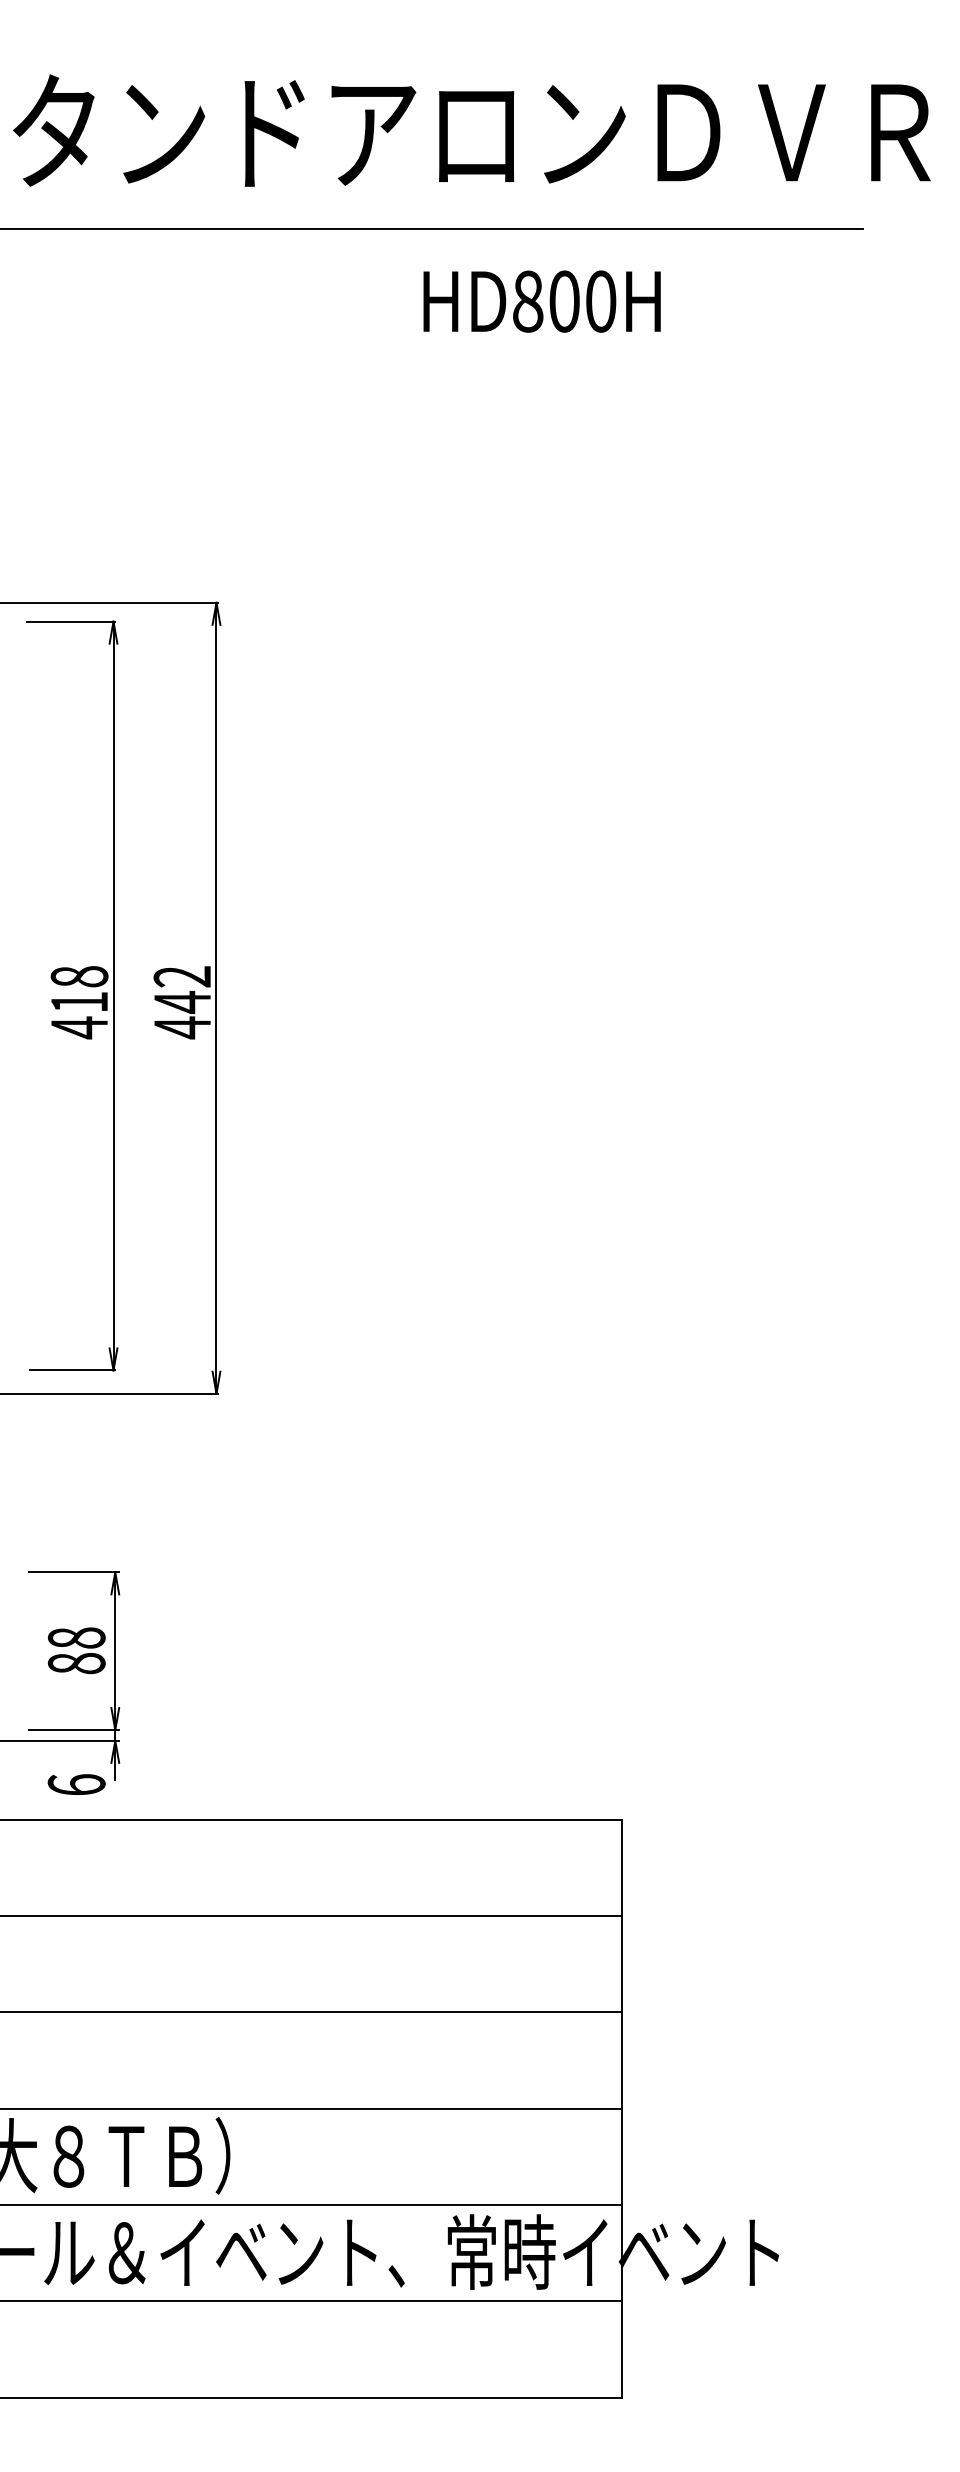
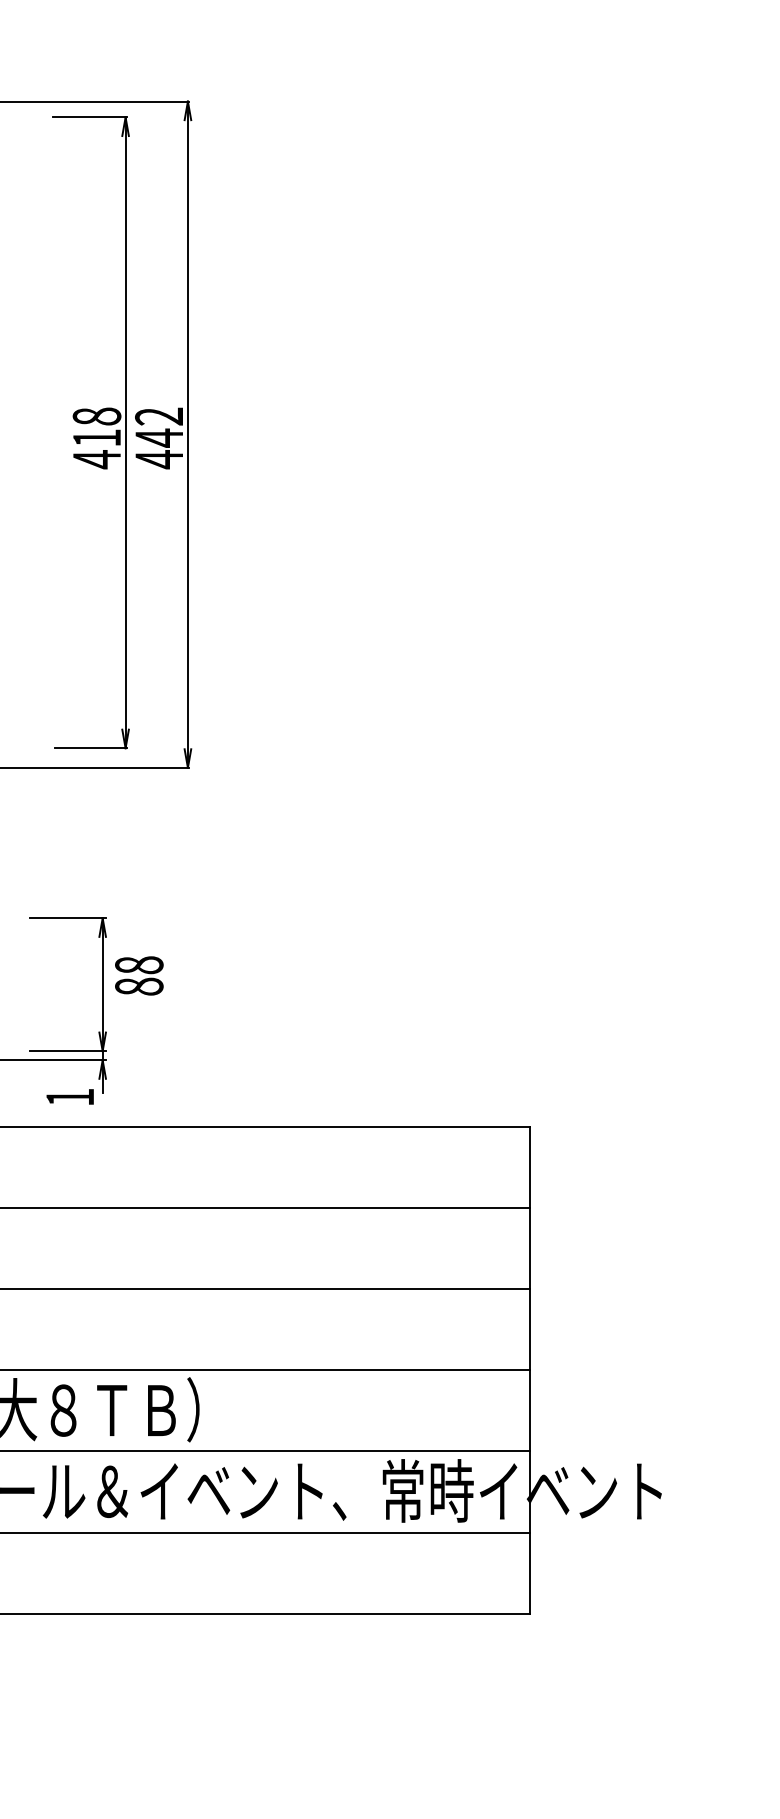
part: (72, 995) -> (91, 432), moved
text: (76, 1650) -> (139, 975), moved
text: (76, 1784) -> (69, 1097), 6 -> 1

